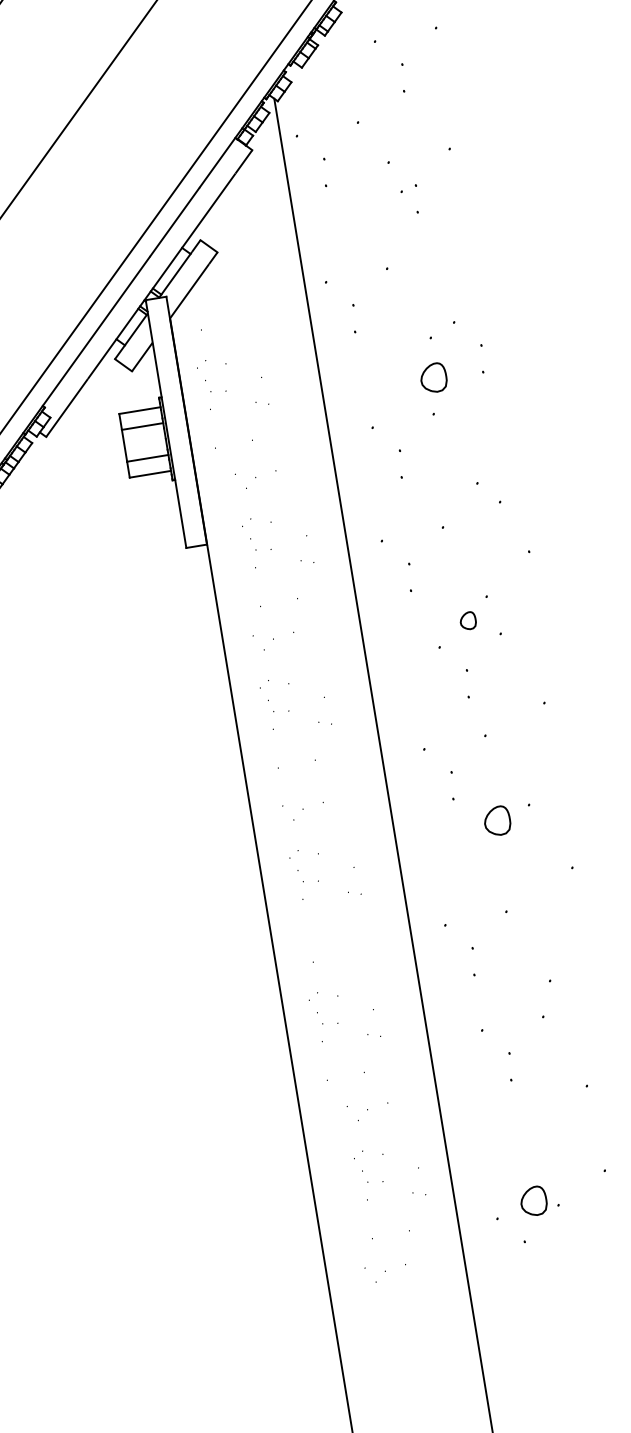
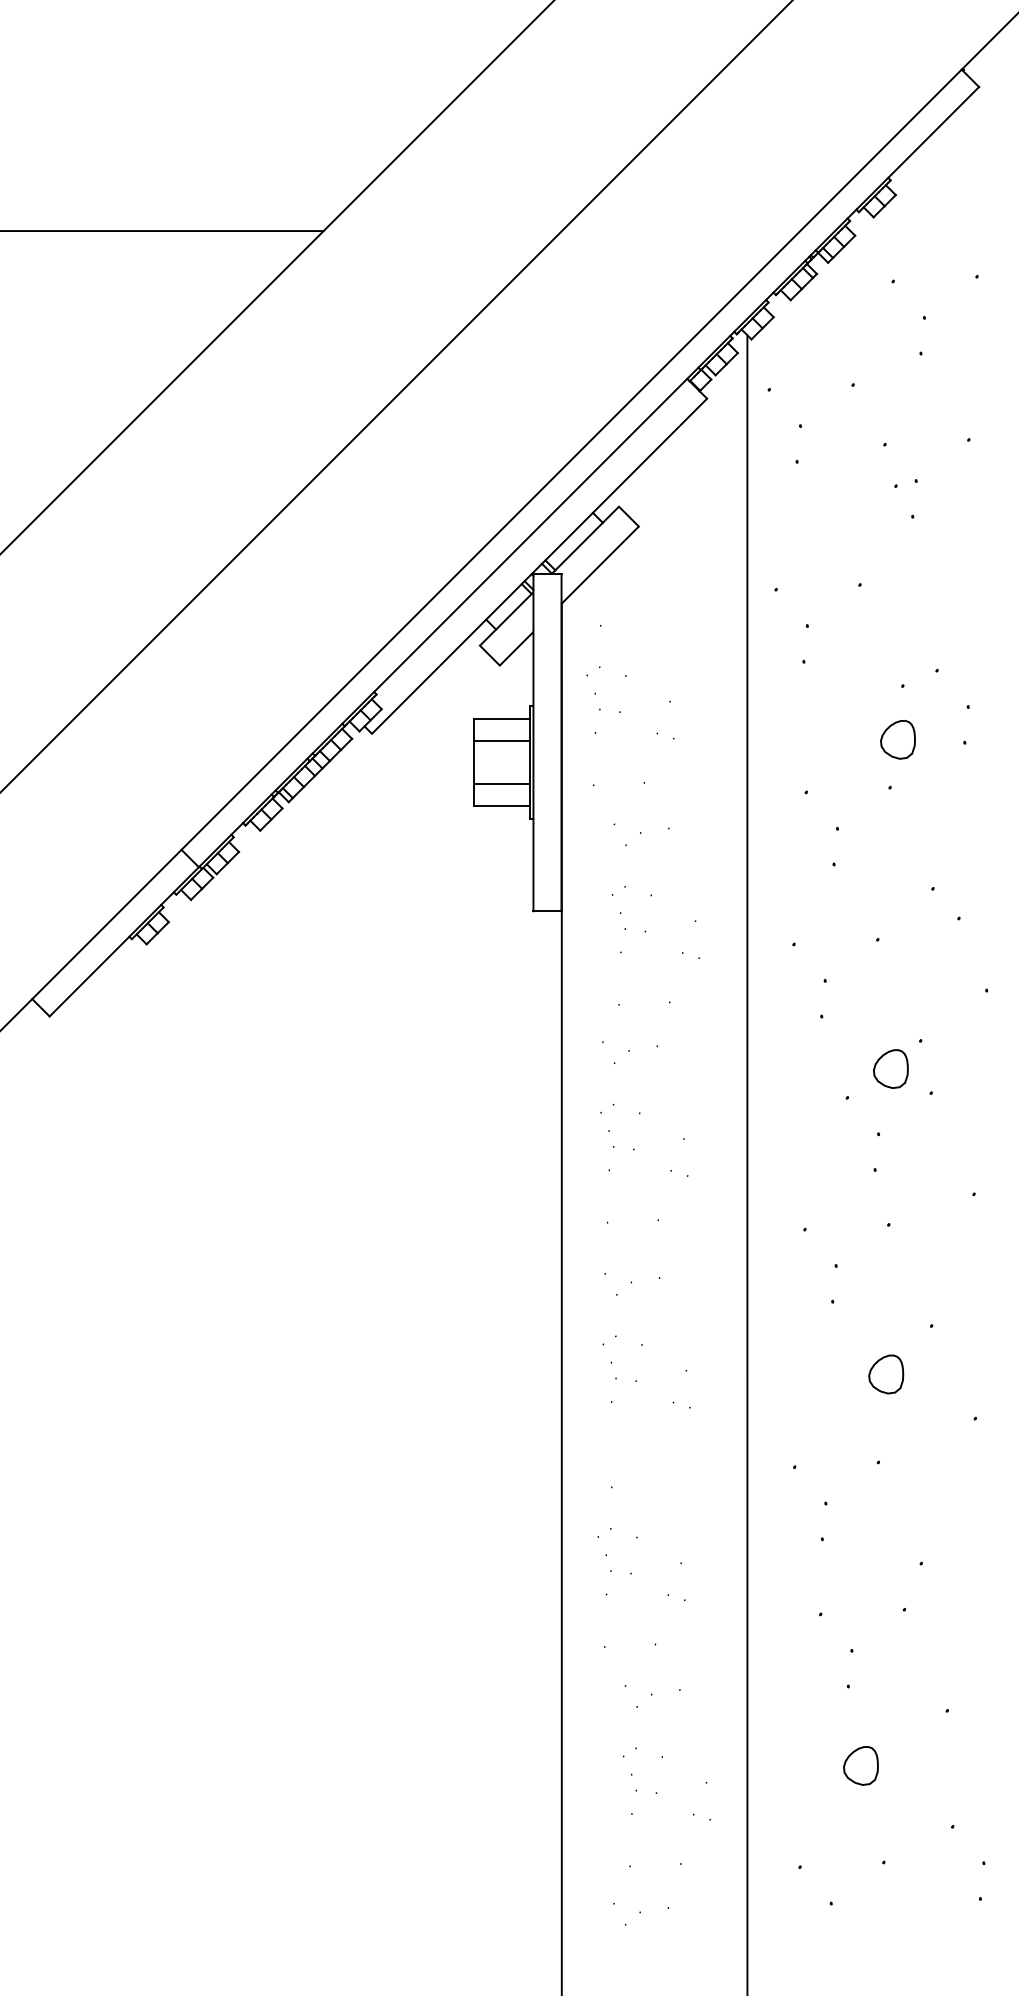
part: (467, 620) -> (890, 1068), size x1.67
part: (497, 821) -> (886, 1374), moved
part: (533, 1201) -> (860, 1765), moved

